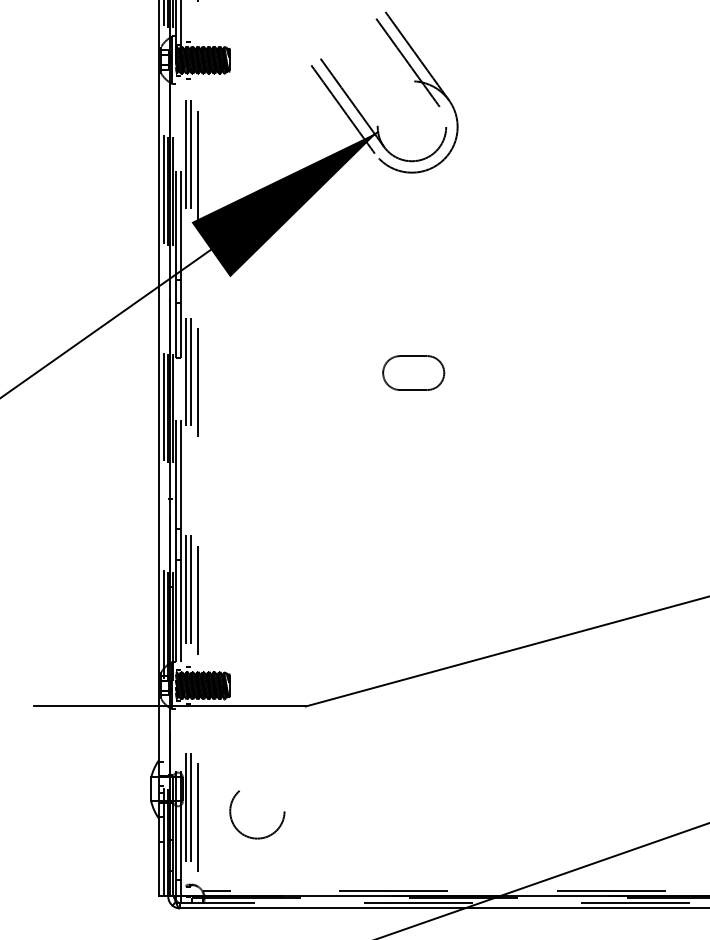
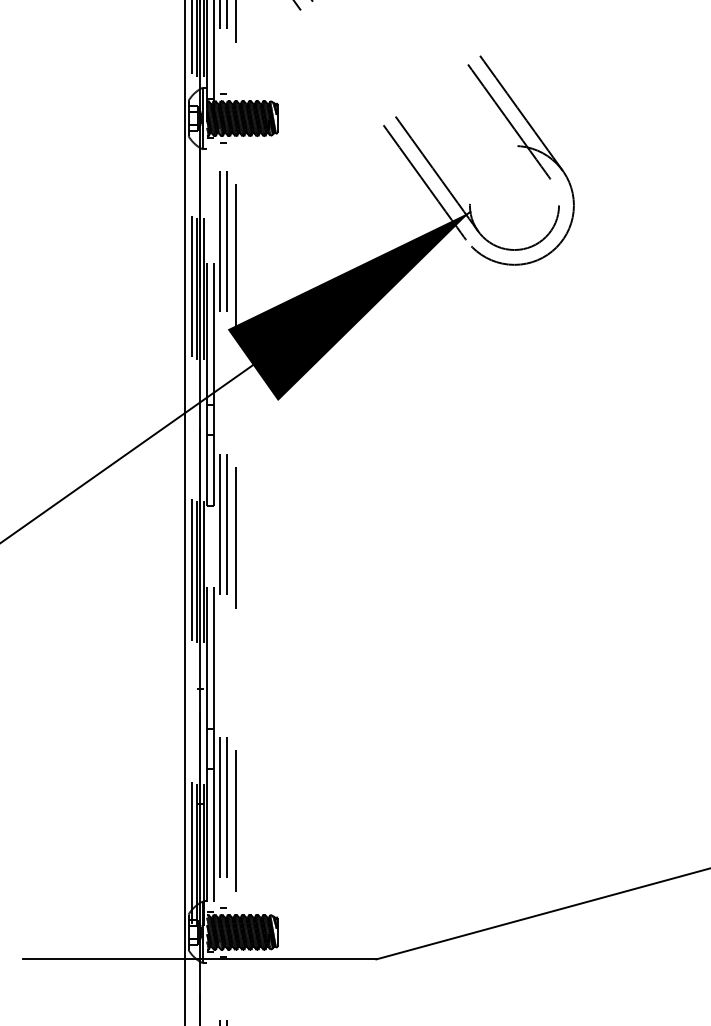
part: (413, 372) -> (516, 524), removed

